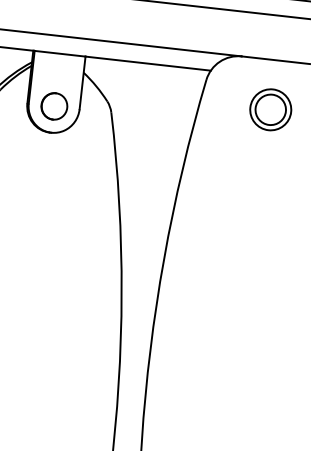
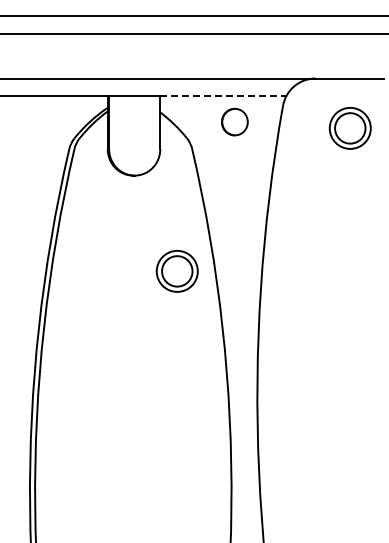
line: (148, 64) -> (223, 96), solid -> dashed
part: (53, 106) -> (234, 122), moved
part: (82, 232) -> (176, 271), added

